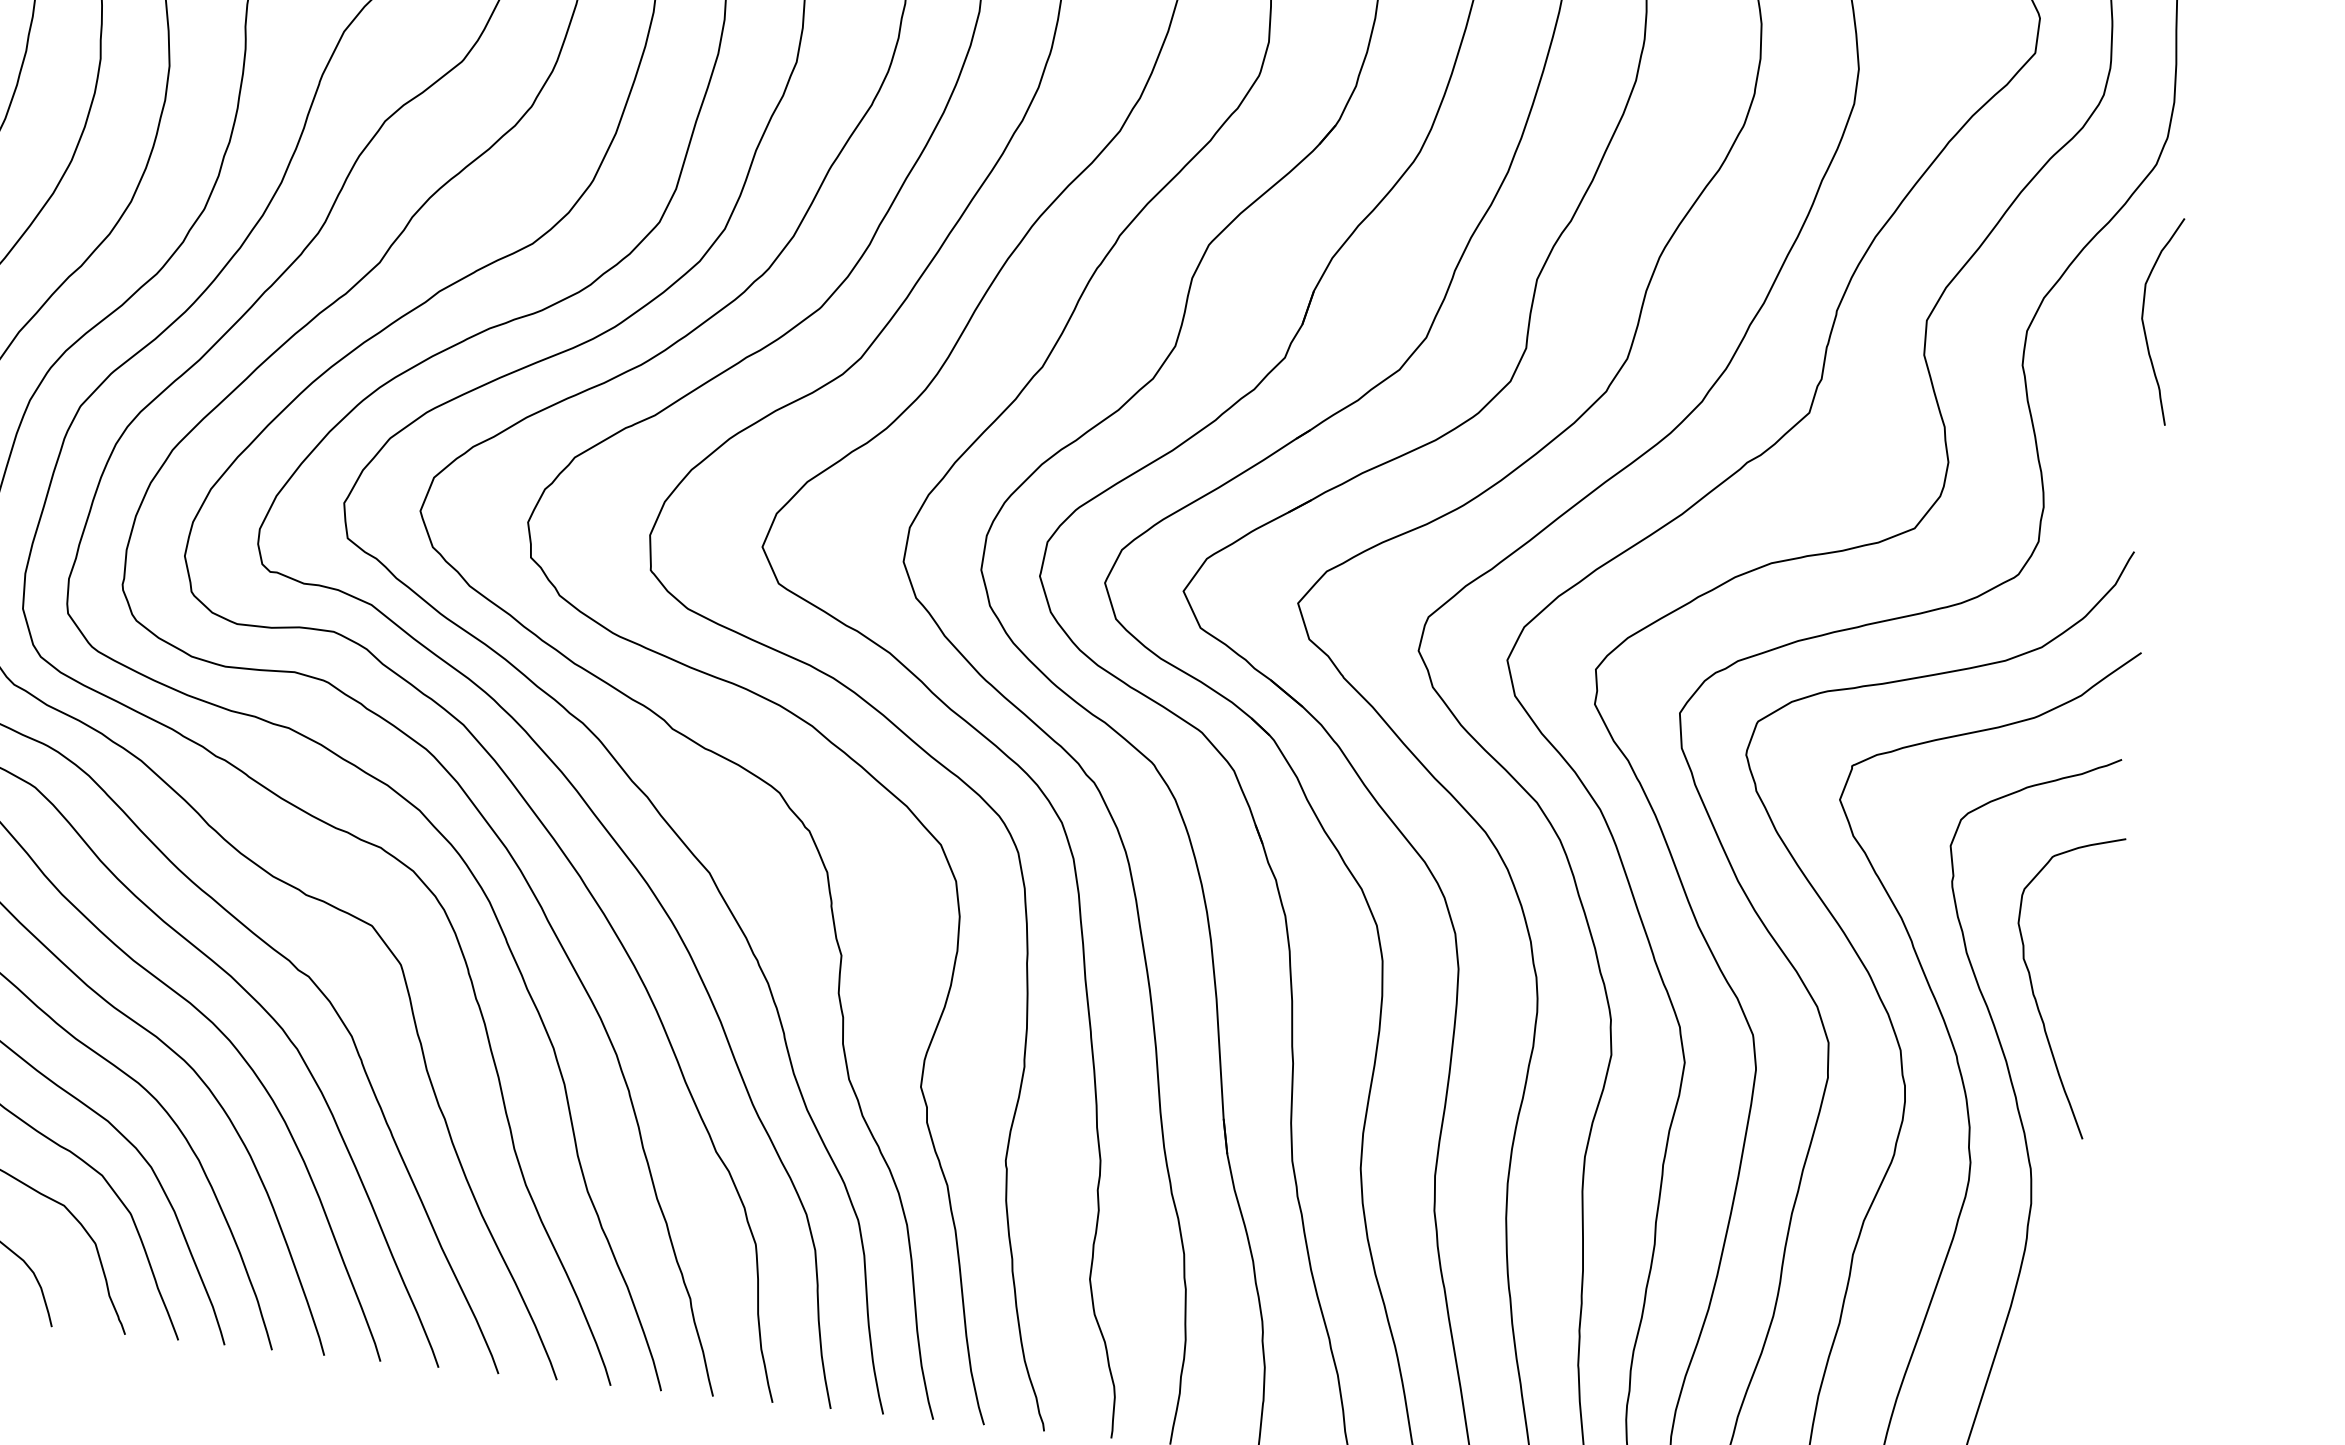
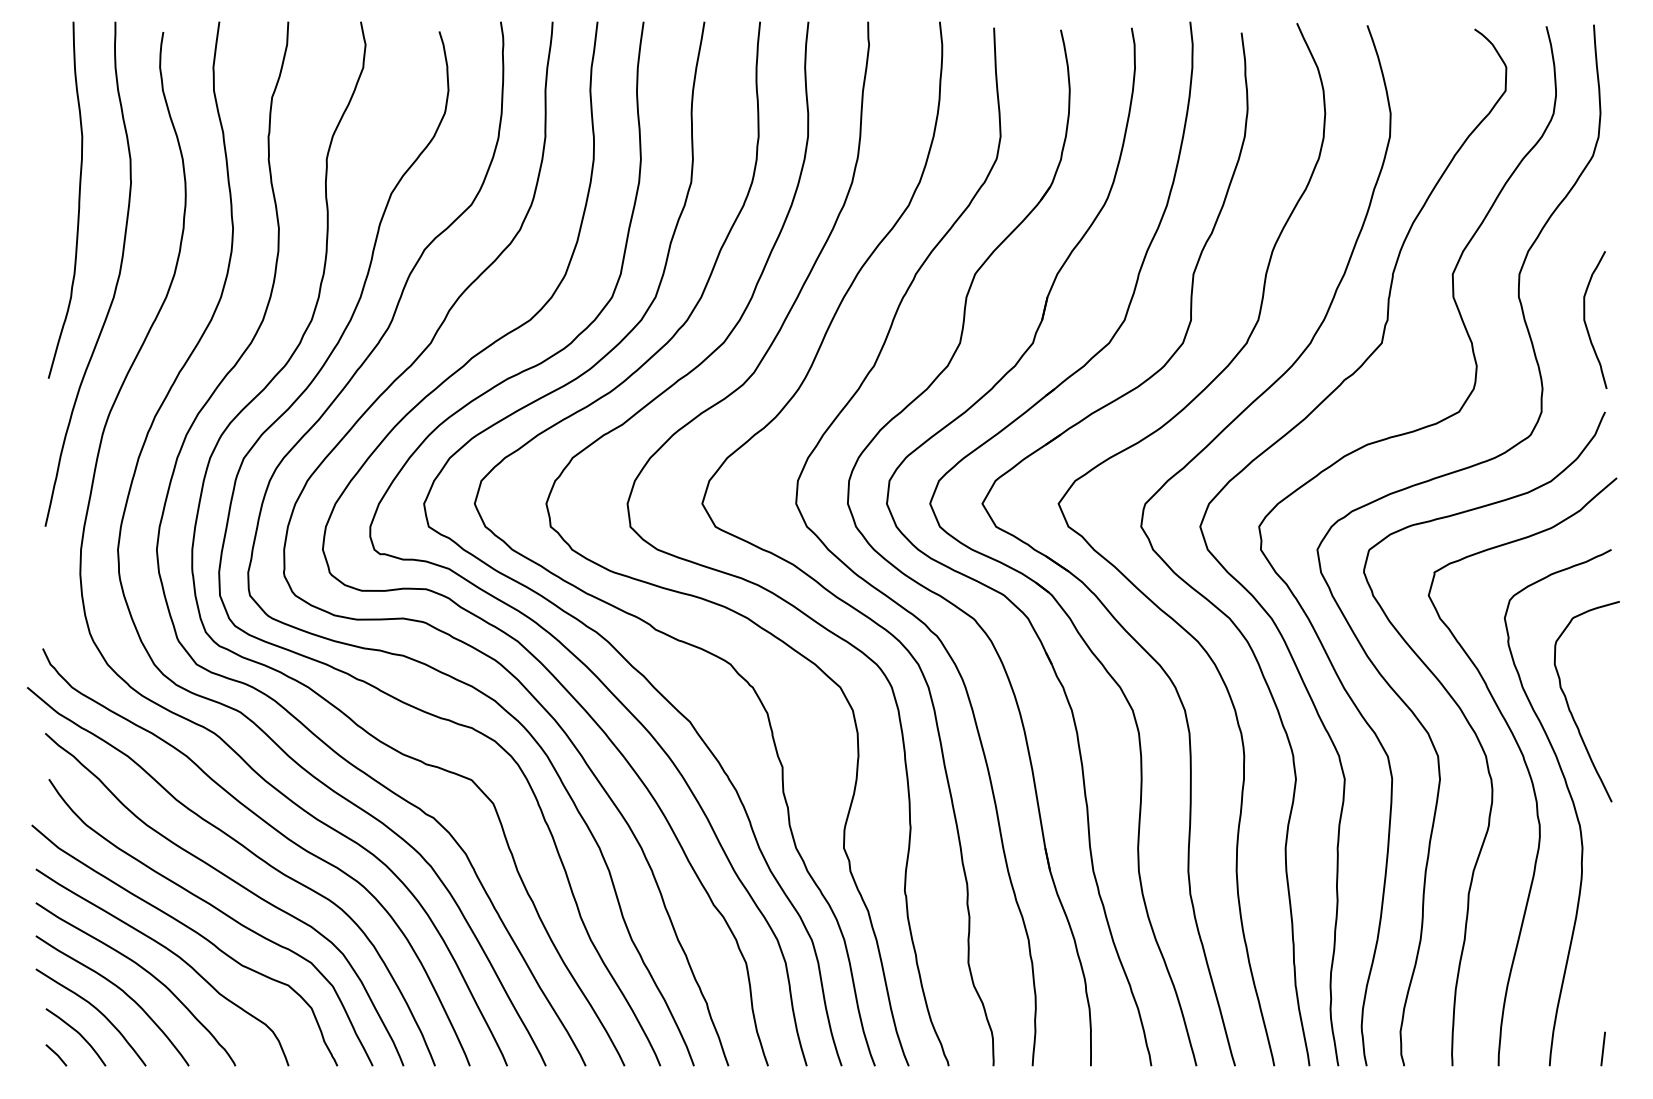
curve: (2144, 324) -> (1586, 323), moved

